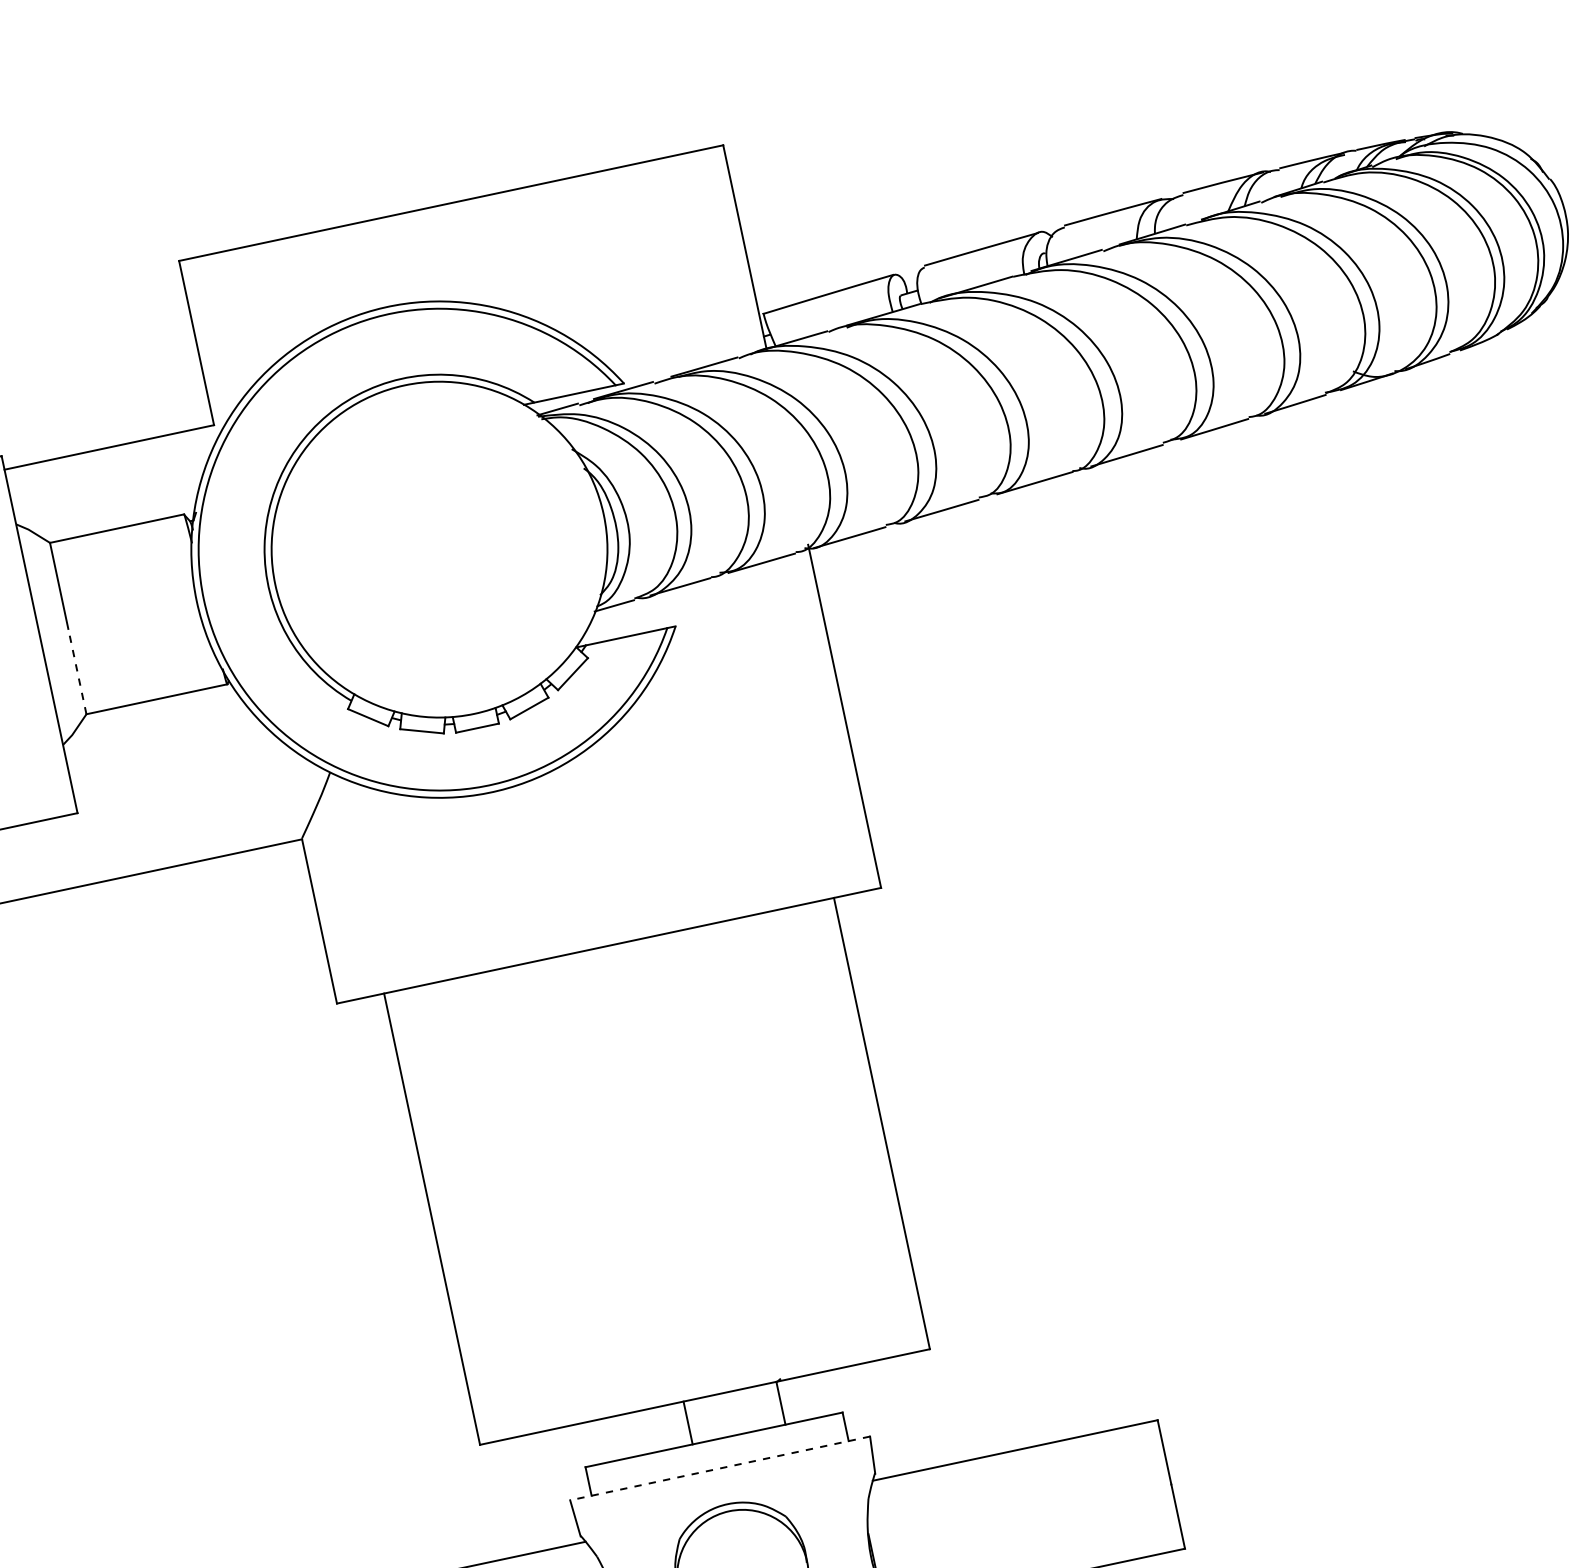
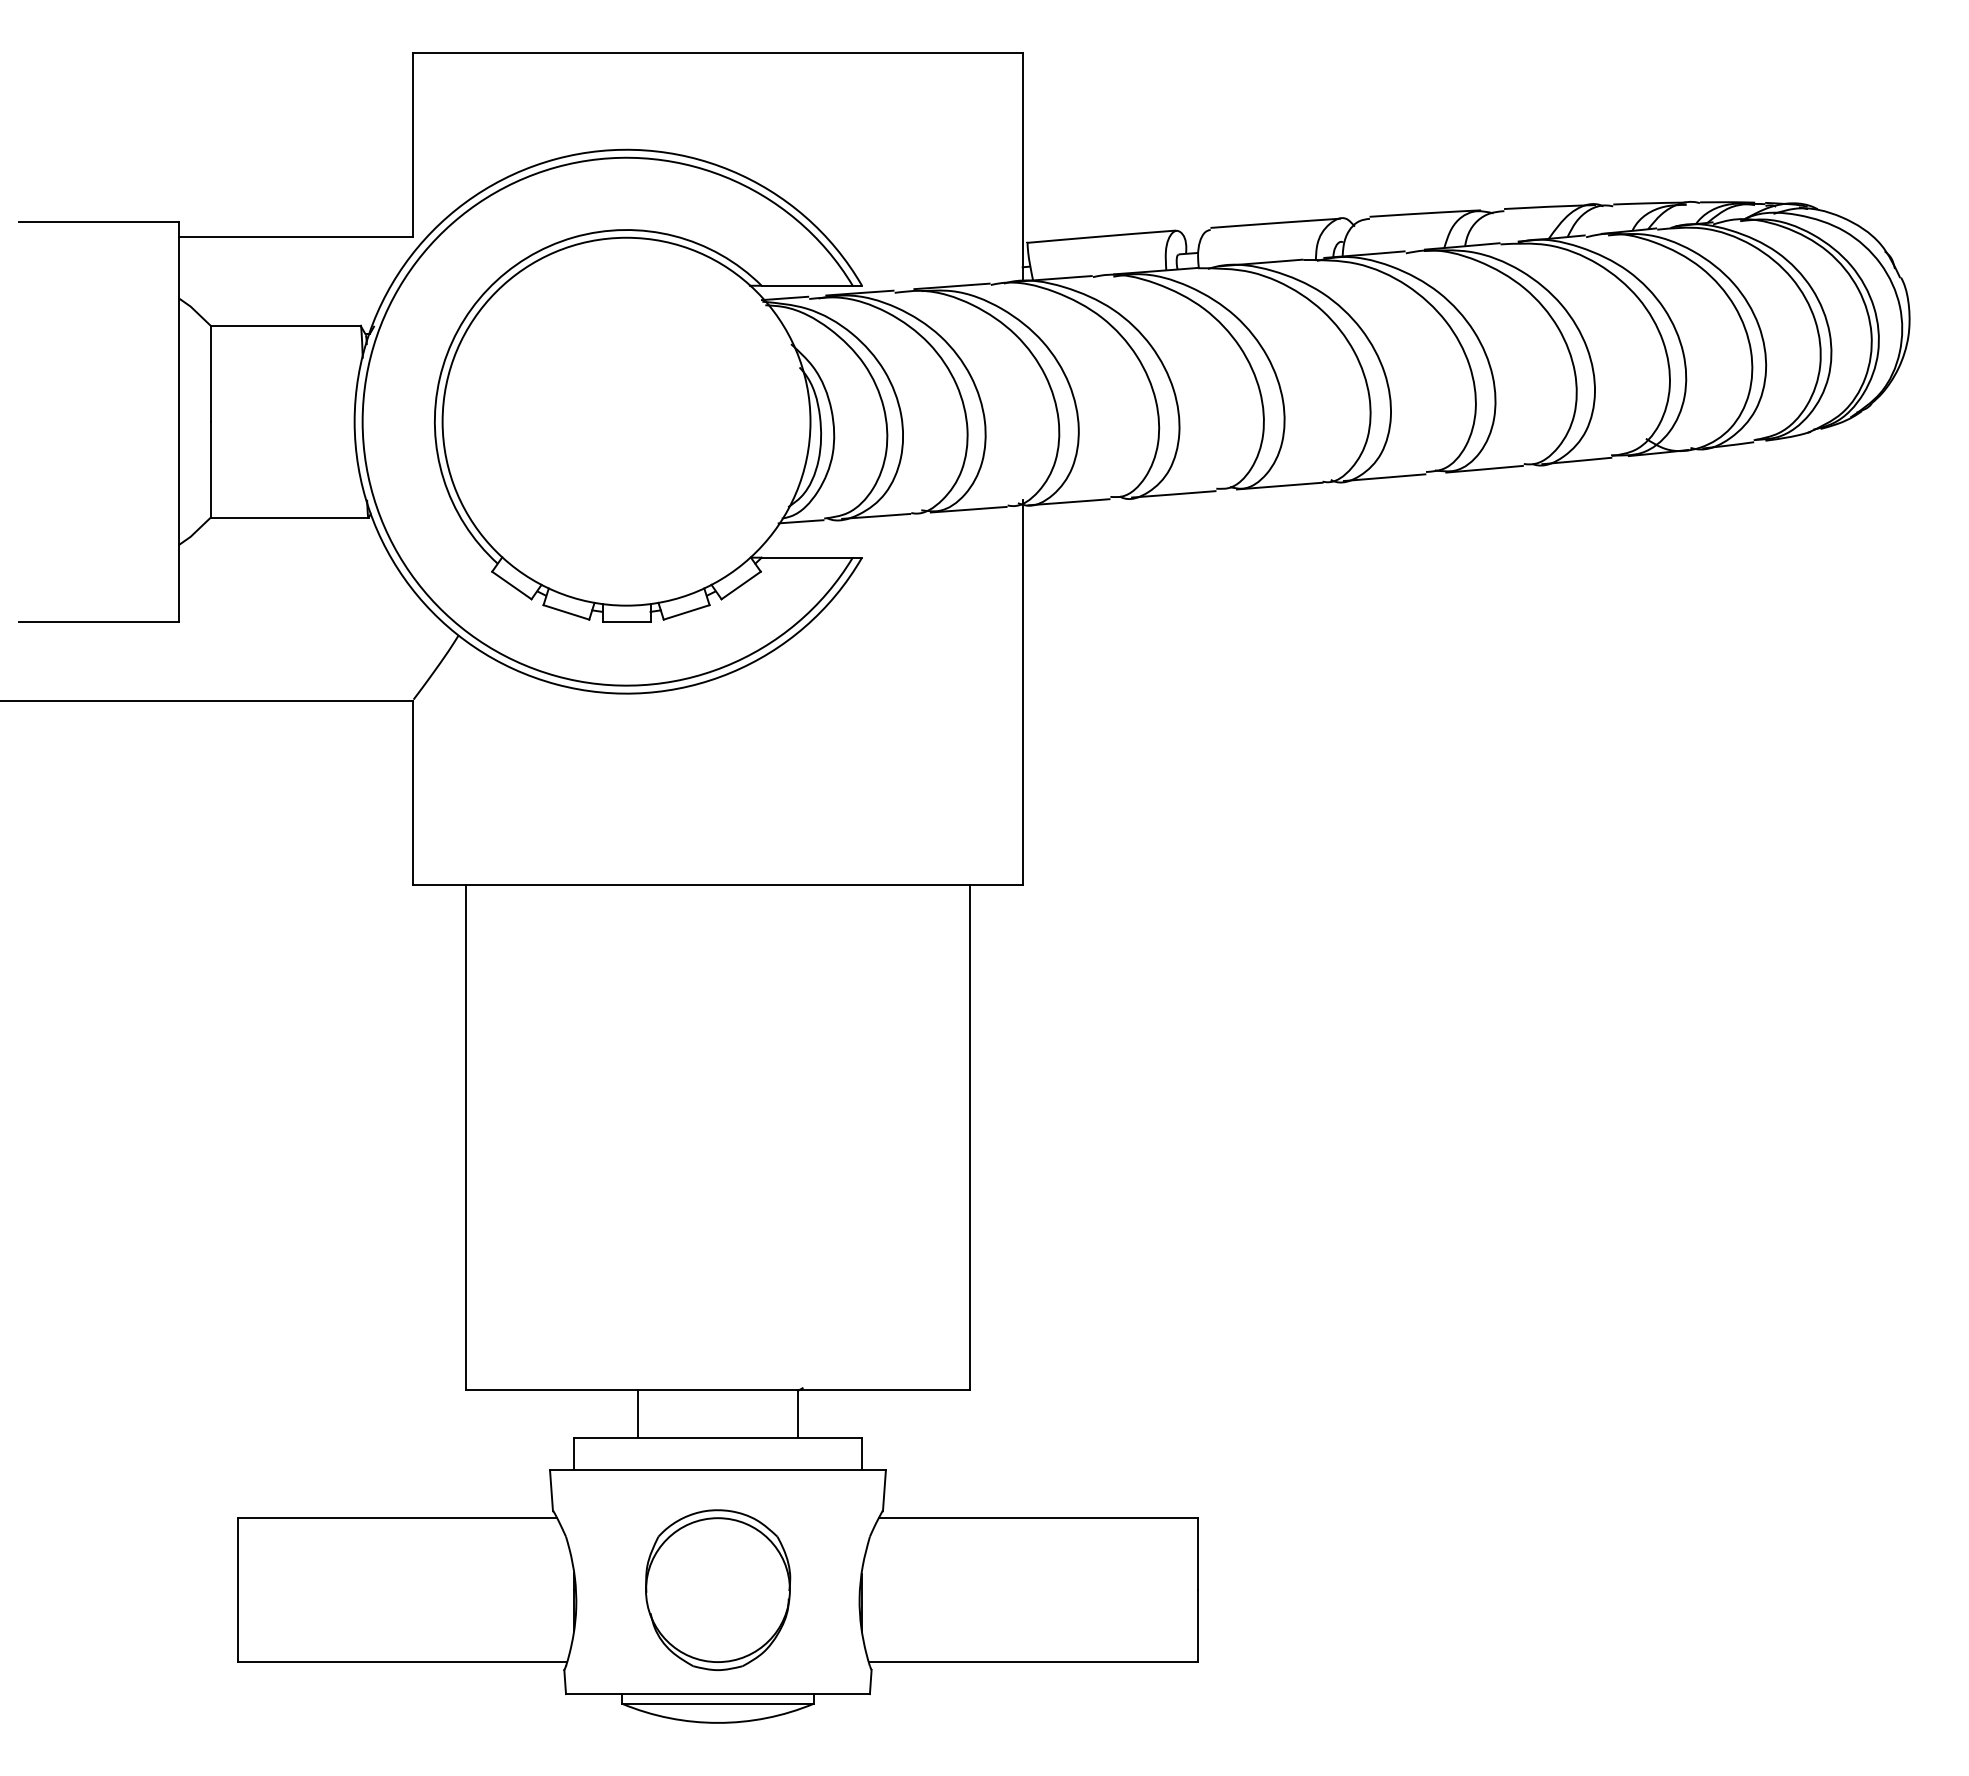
line: (77, 671) -> (210, 469), dashed -> solid
line: (688, 1423) -> (638, 1414), moved
line: (719, 1468) -> (717, 1470), dashed -> solid

